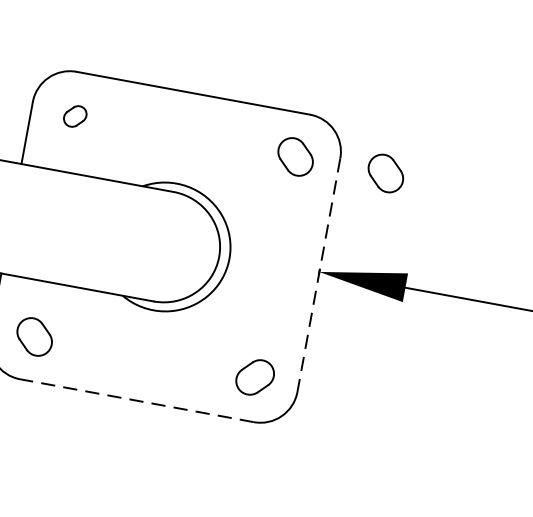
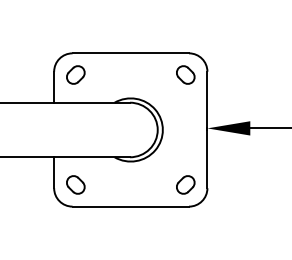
part: (74, 115) -> (75, 74), size x1.67
part: (385, 172) -> (230, 74), removed
line: (318, 276) -> (207, 130), dashed -> solid
line: (136, 400) -> (130, 206), dashed -> solid

